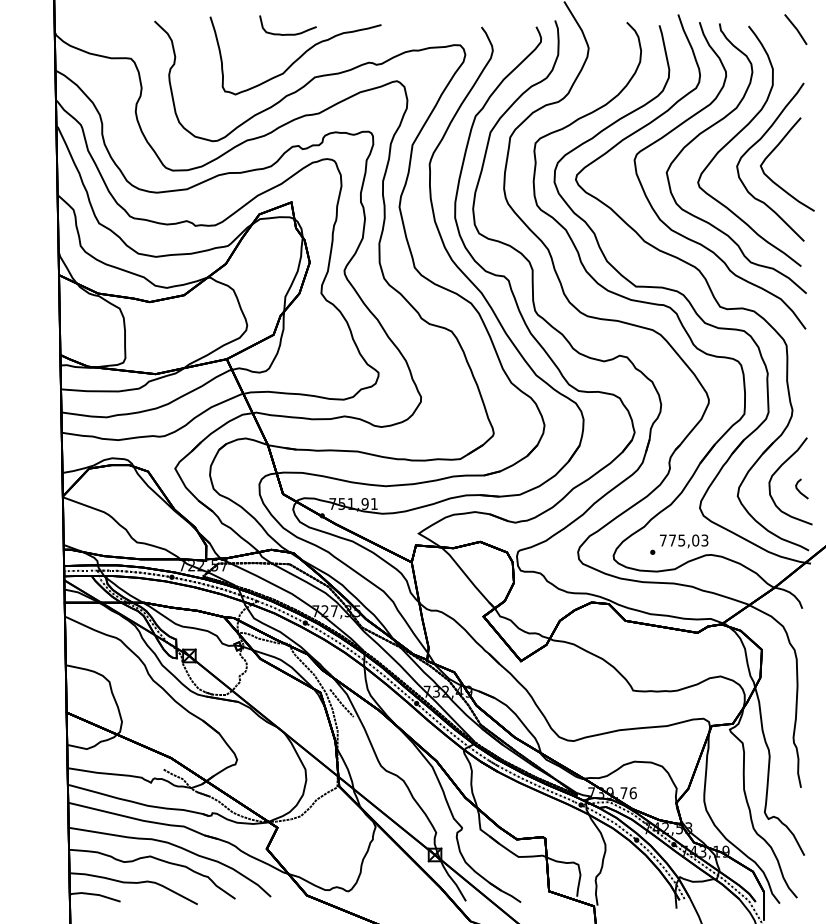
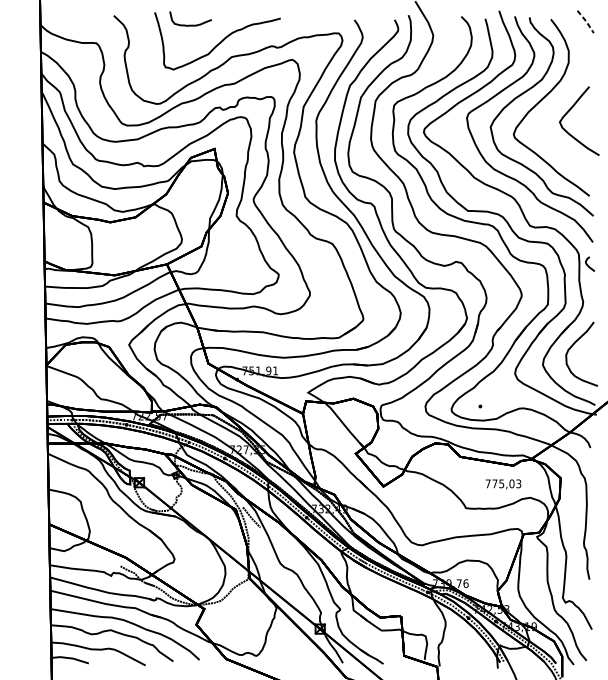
line: (797, 29) -> (586, 21), solid -> dashed
curve: (287, 33) -> (190, 24), moved
curve: (758, 142) -> (558, 104), removed
curve: (799, 490) -> (588, 265), moved
text: (684, 541) -> (503, 484), moved

